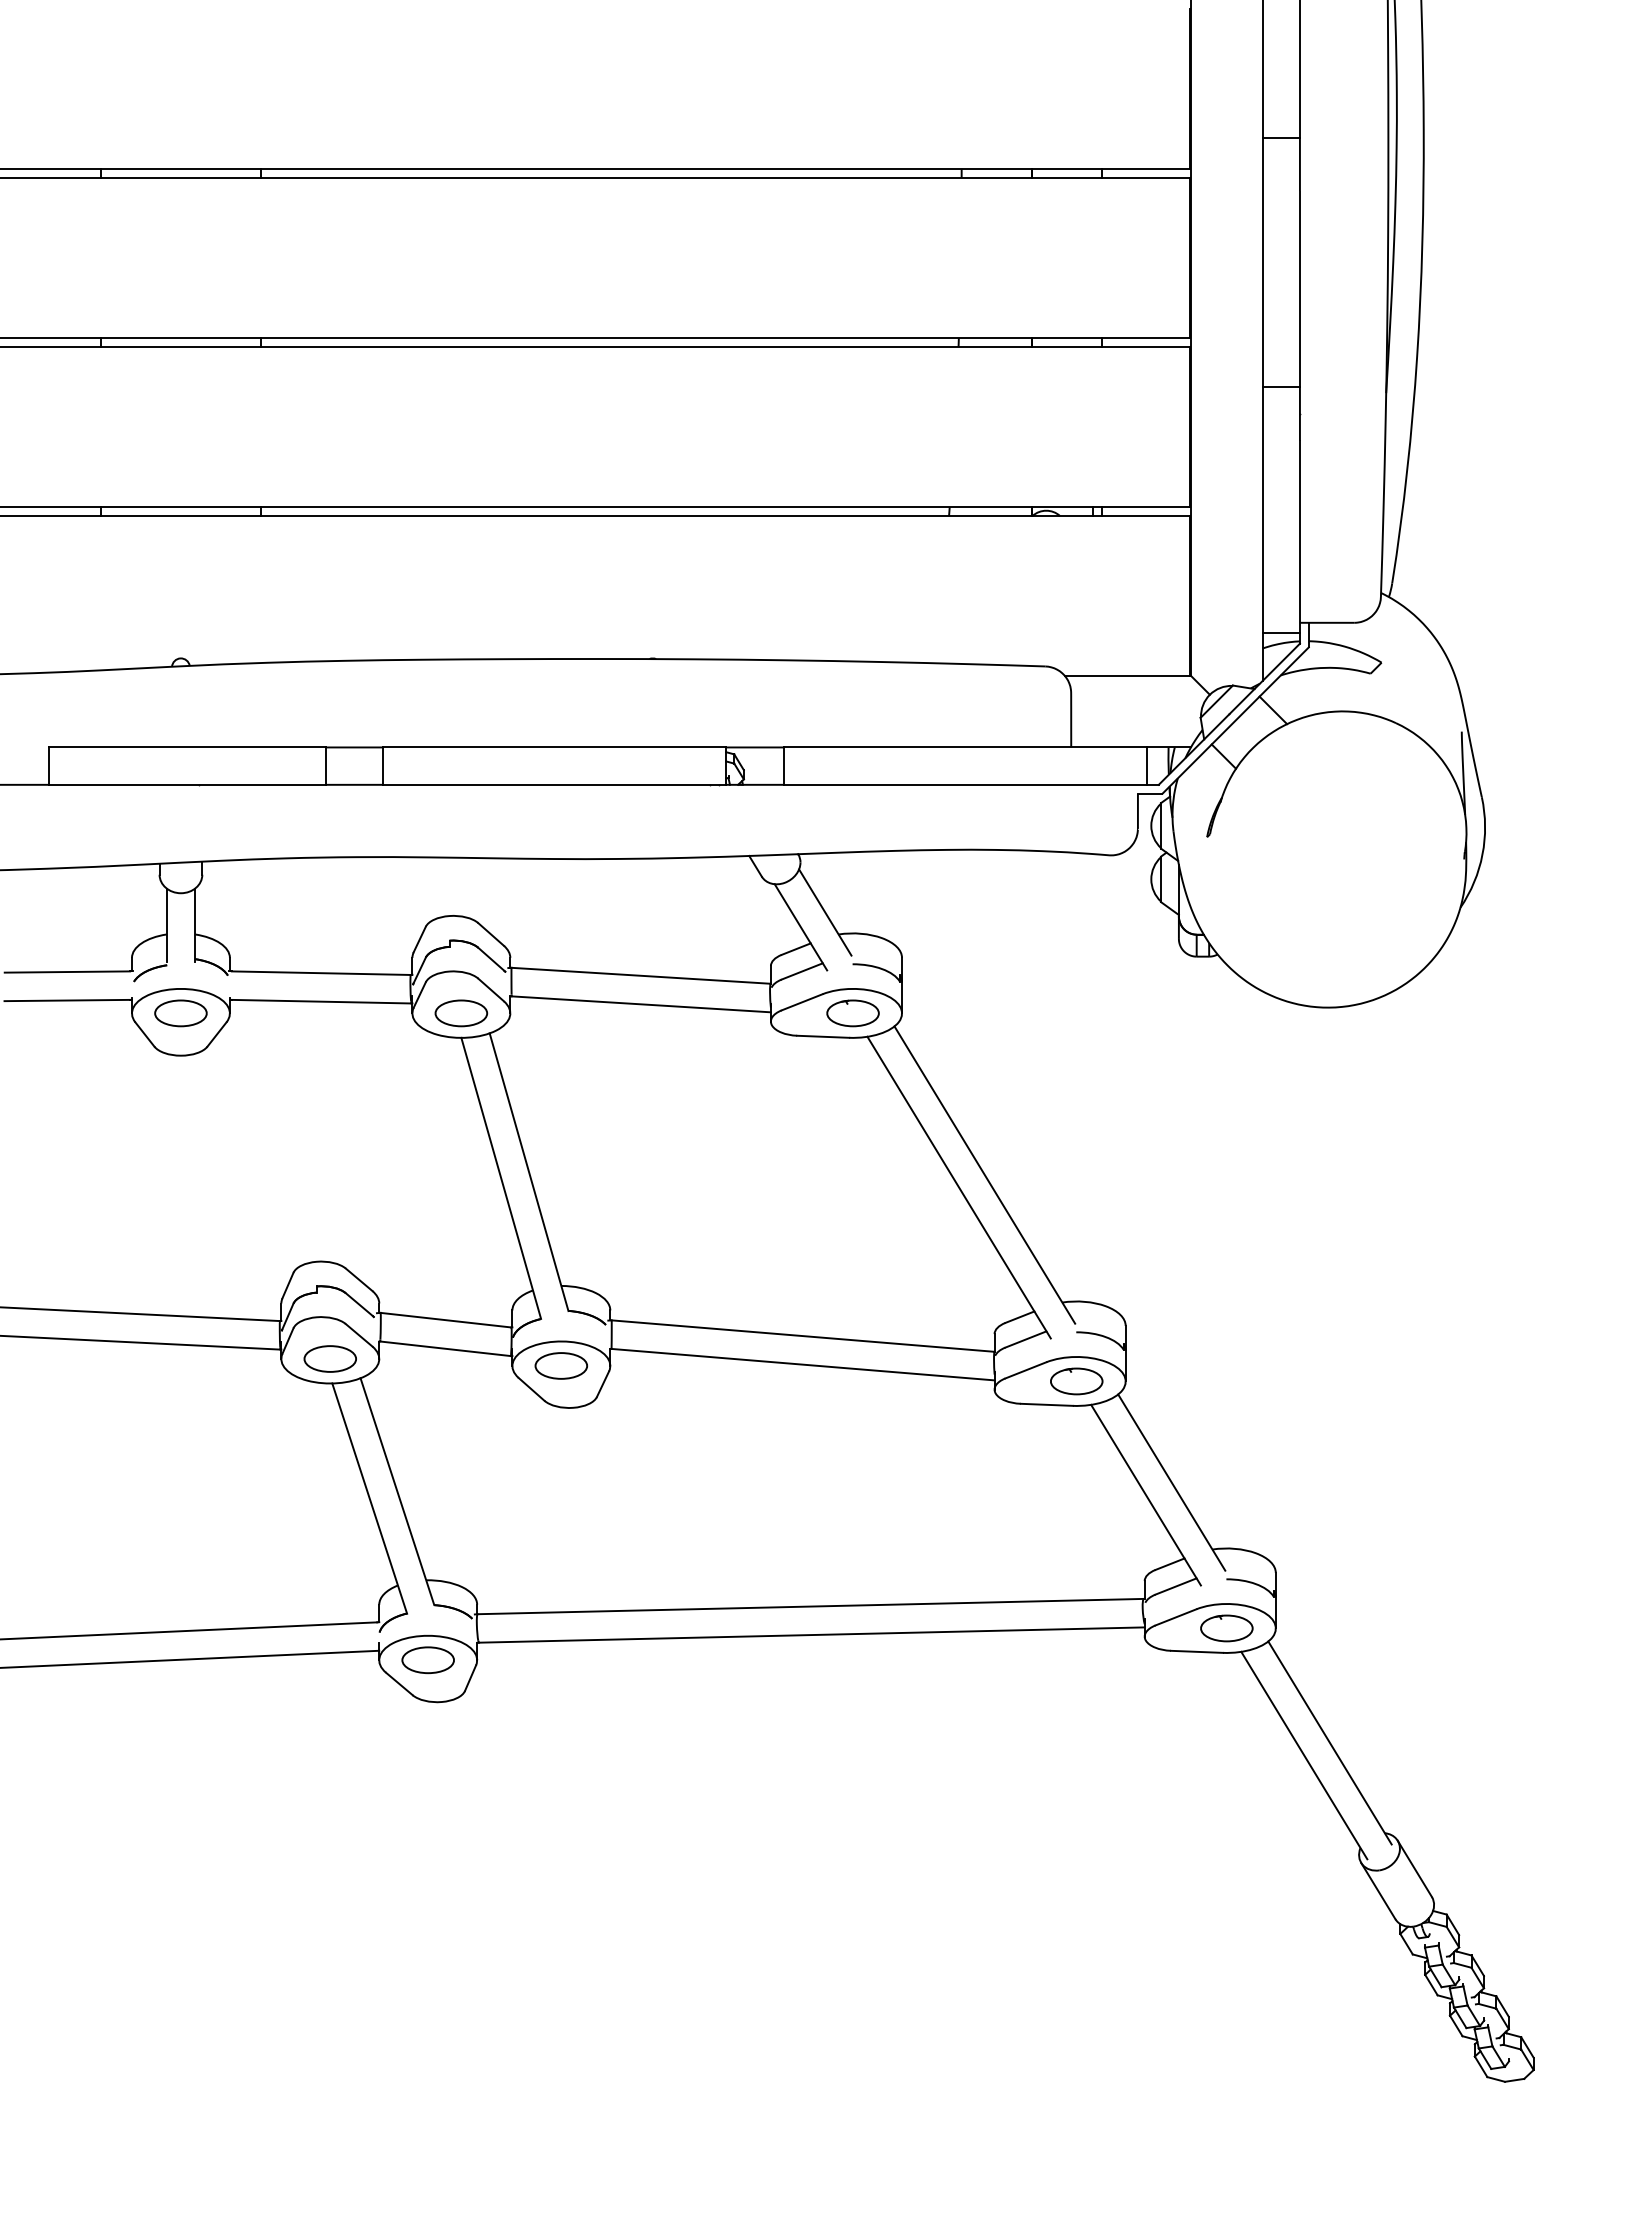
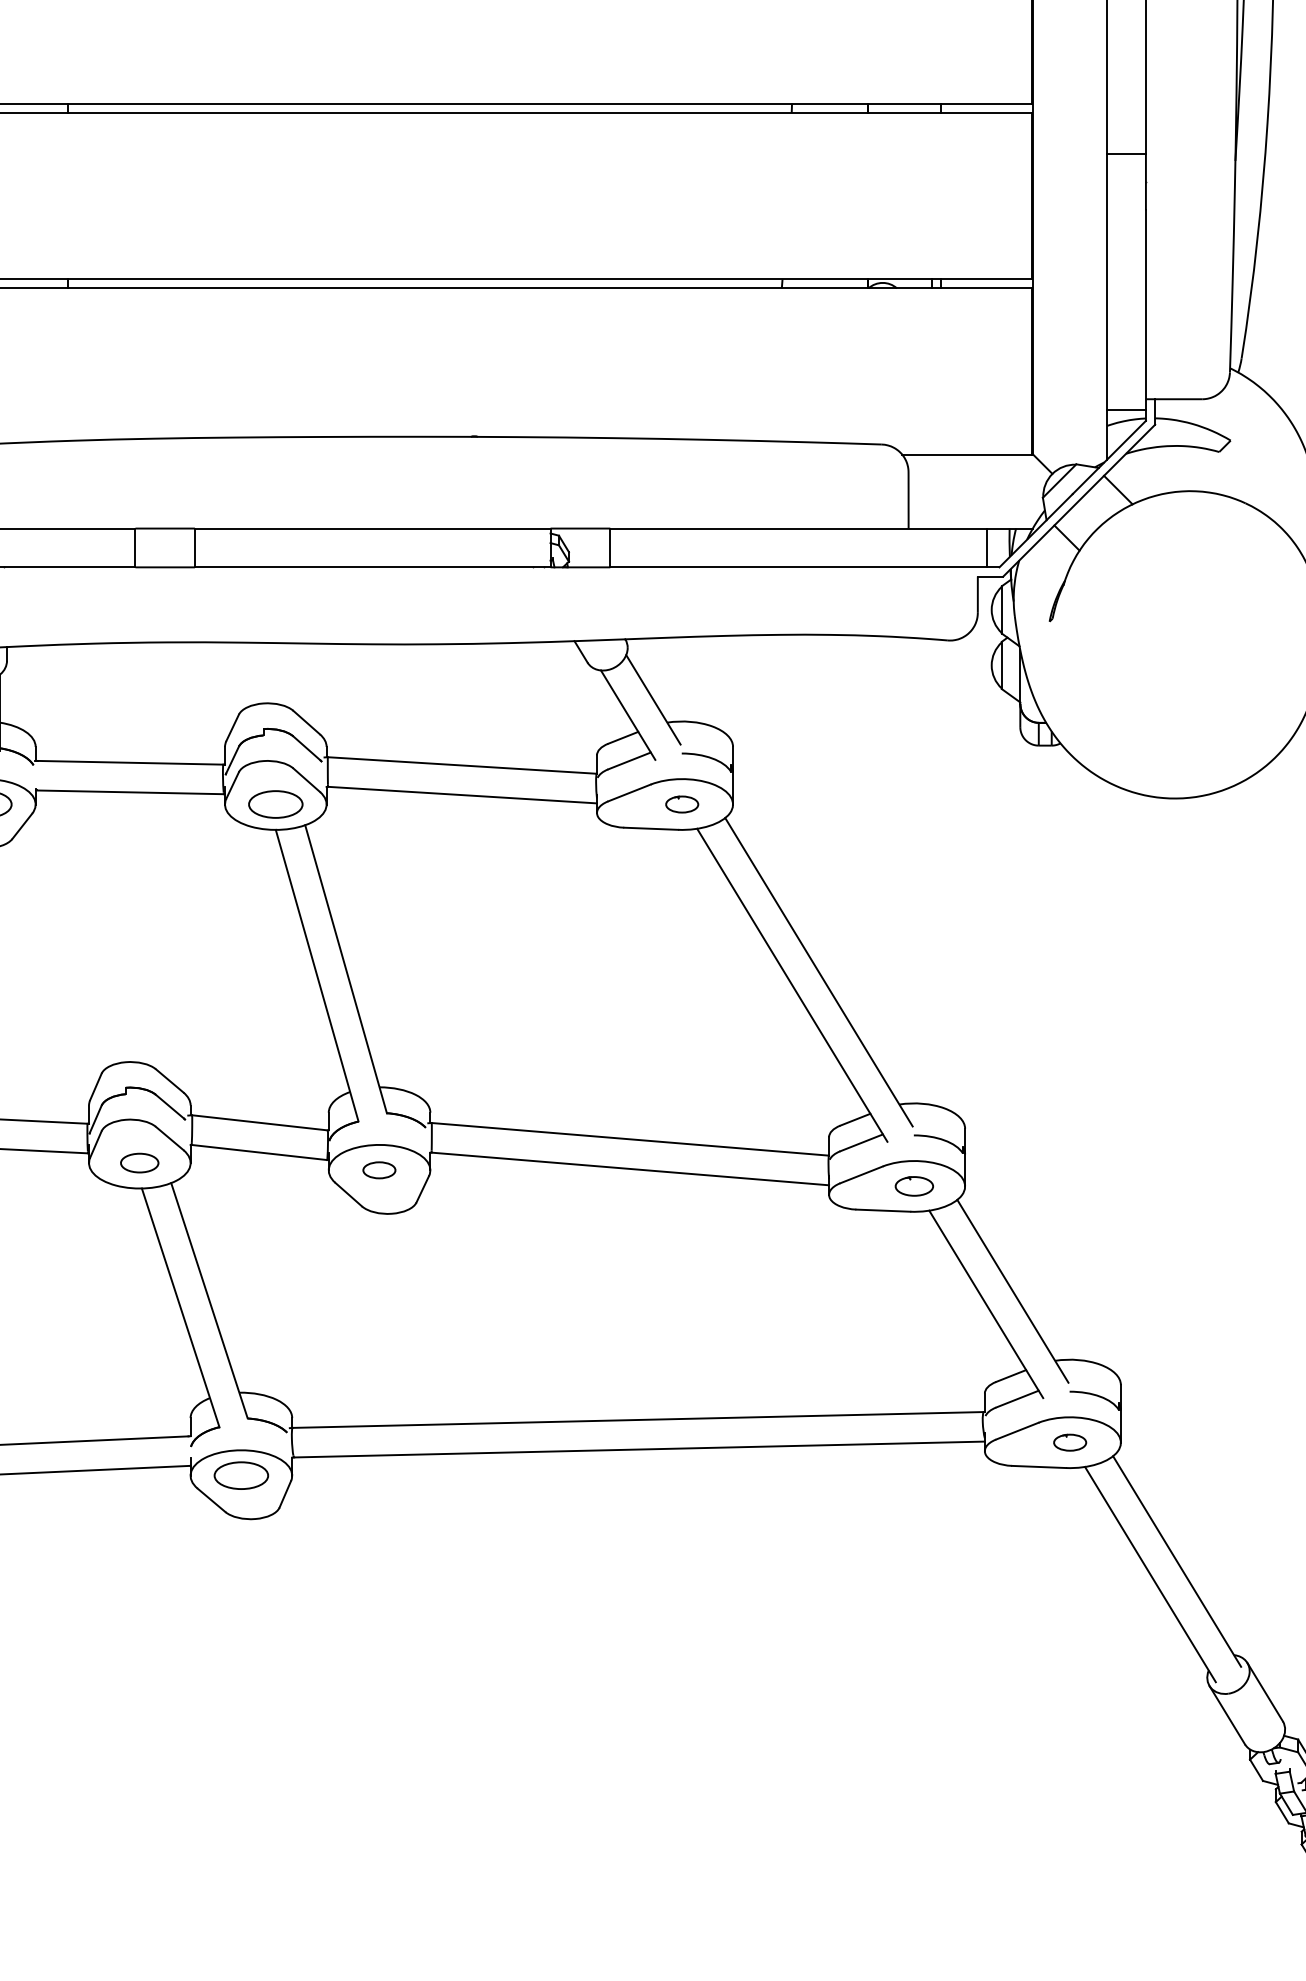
part: (852, 1013) -> (681, 804), size x0.6
part: (329, 1358) -> (138, 1162), size x0.7
part: (560, 1365) -> (378, 1169), size x0.6
part: (1076, 1381) -> (914, 1186), size x0.7
part: (1226, 1628) -> (1069, 1442), size x0.6

